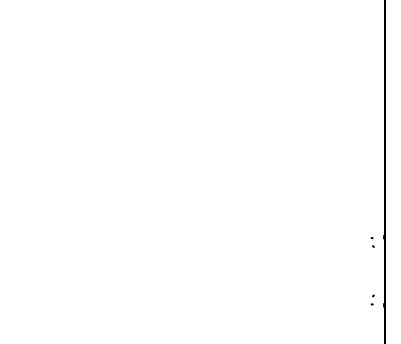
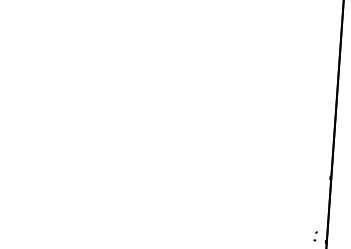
part: (372, 242) -> (319, 182), removed

